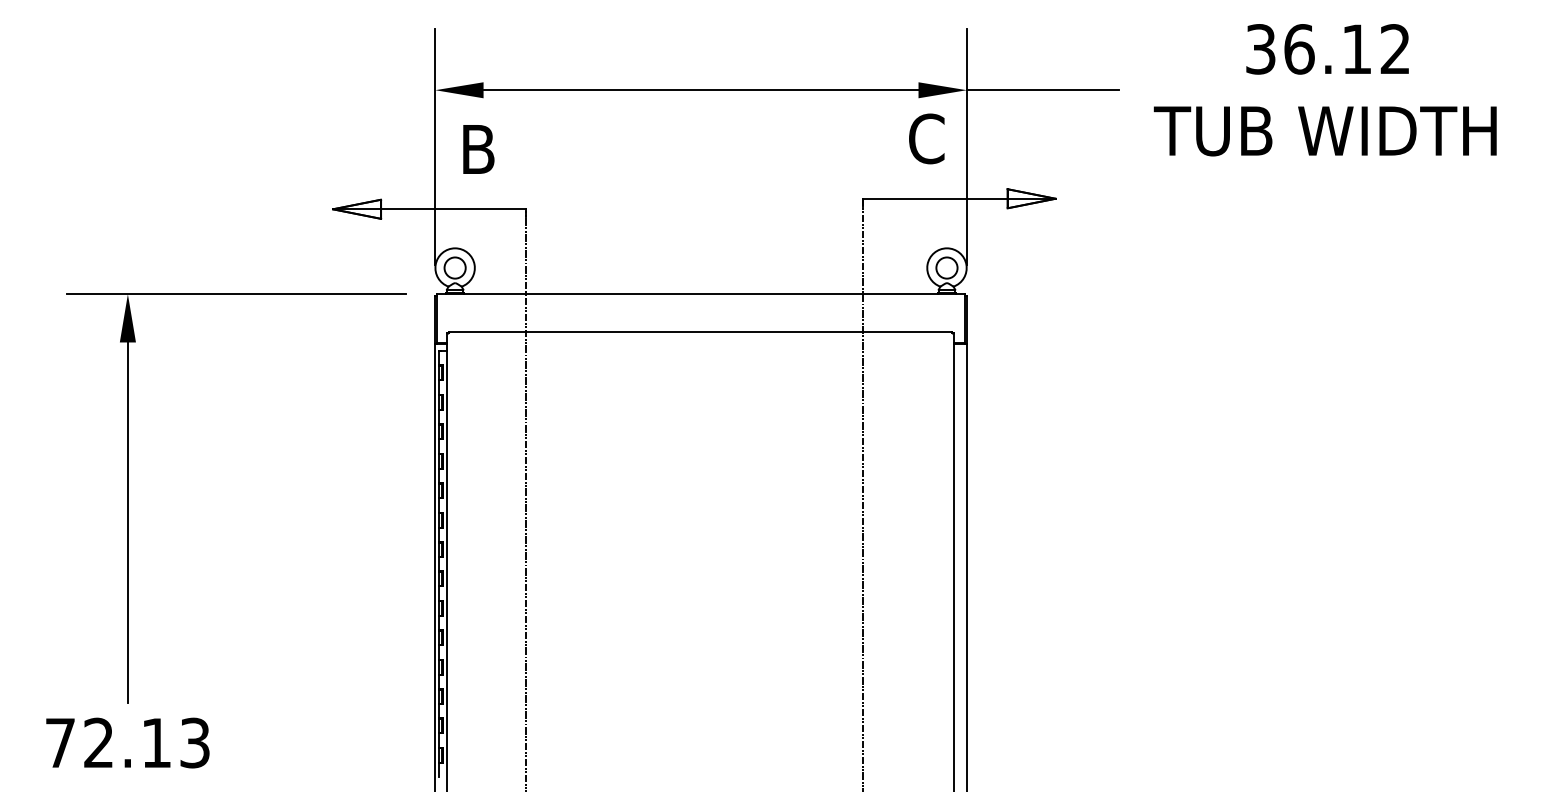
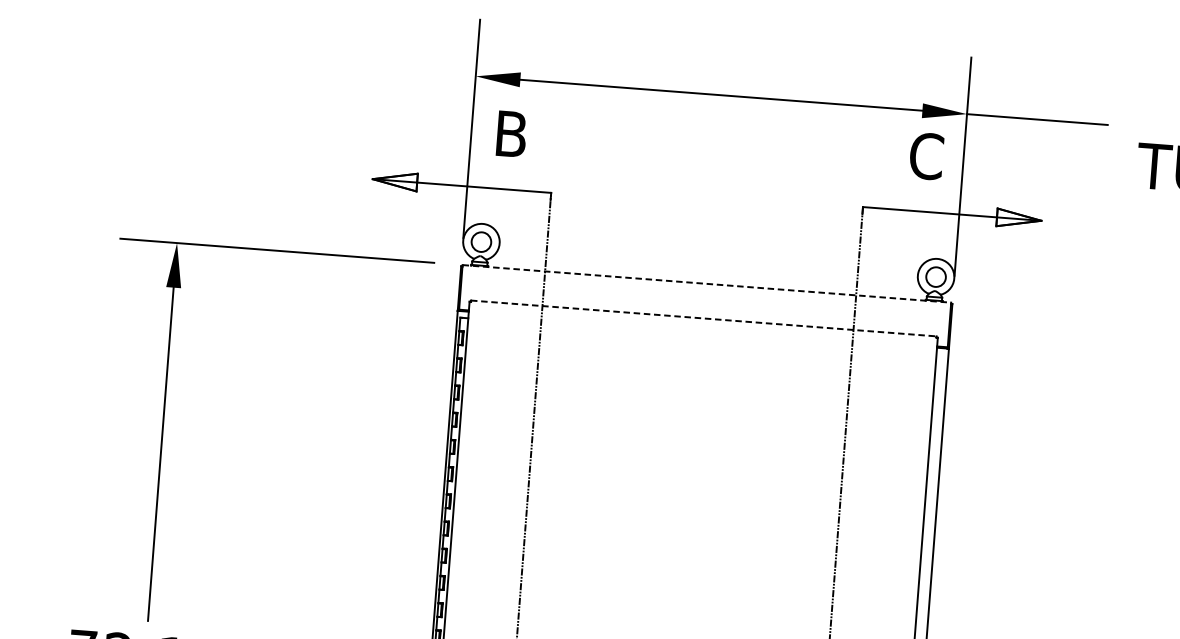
line: (701, 294) -> (707, 284), solid -> dashed
line: (700, 331) -> (703, 318), solid -> dashed

